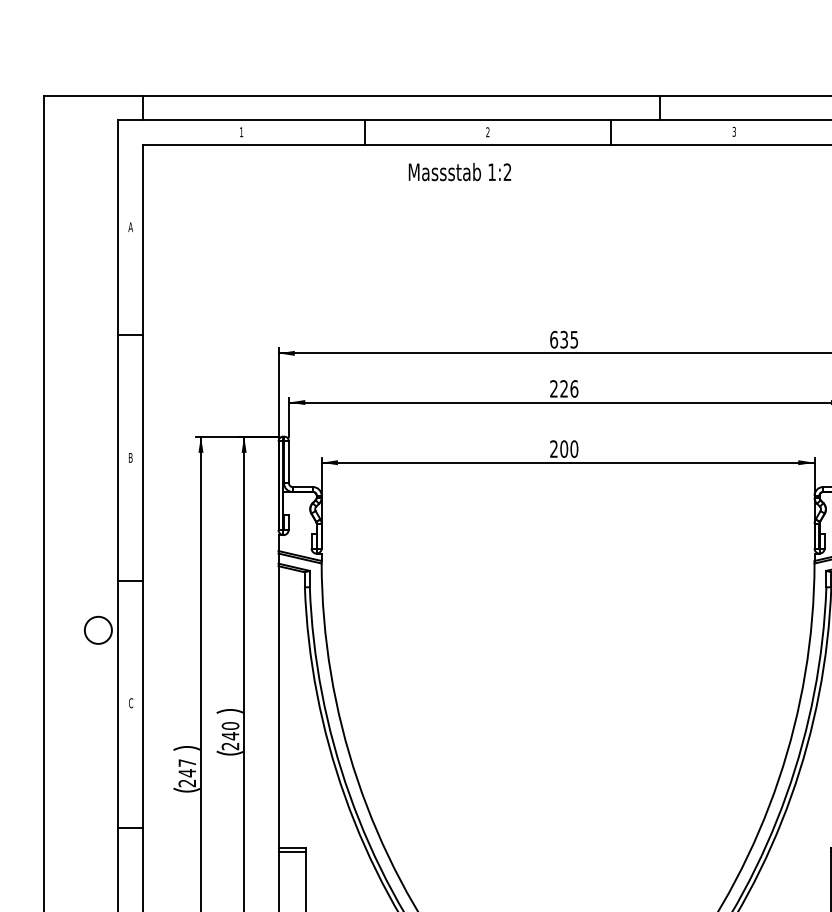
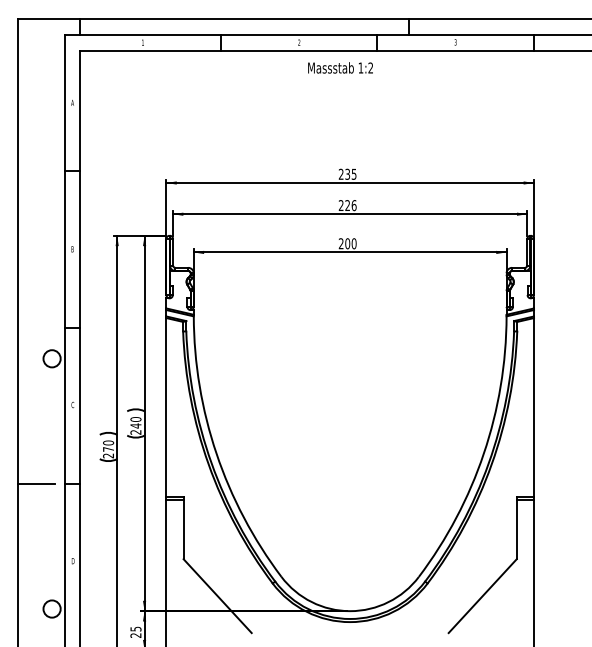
text: (459, 171) -> (340, 67), moved
text: (552, 338) -> (340, 173), 635 -> 235
text: (187, 768) -> (108, 446), 247 -> 270
line: (73, 826) -> (36, 483), added

